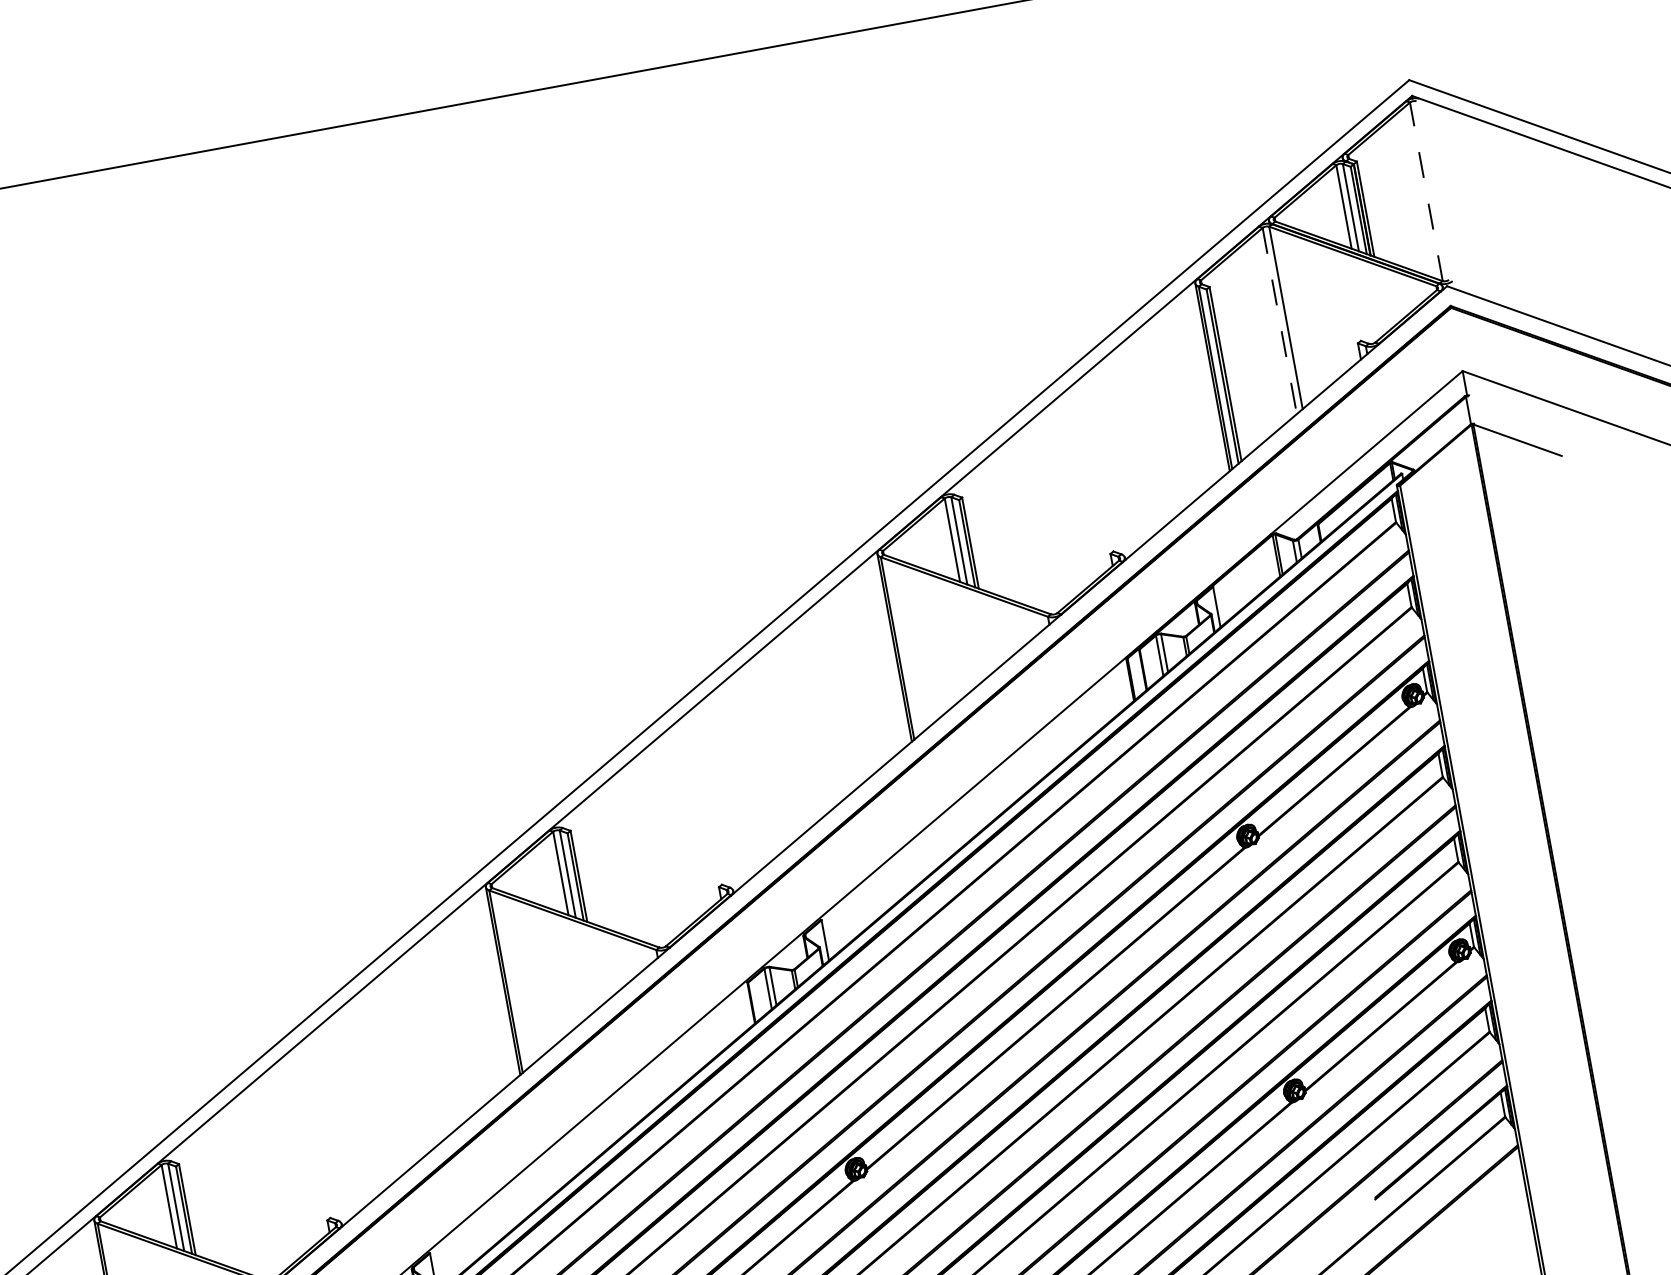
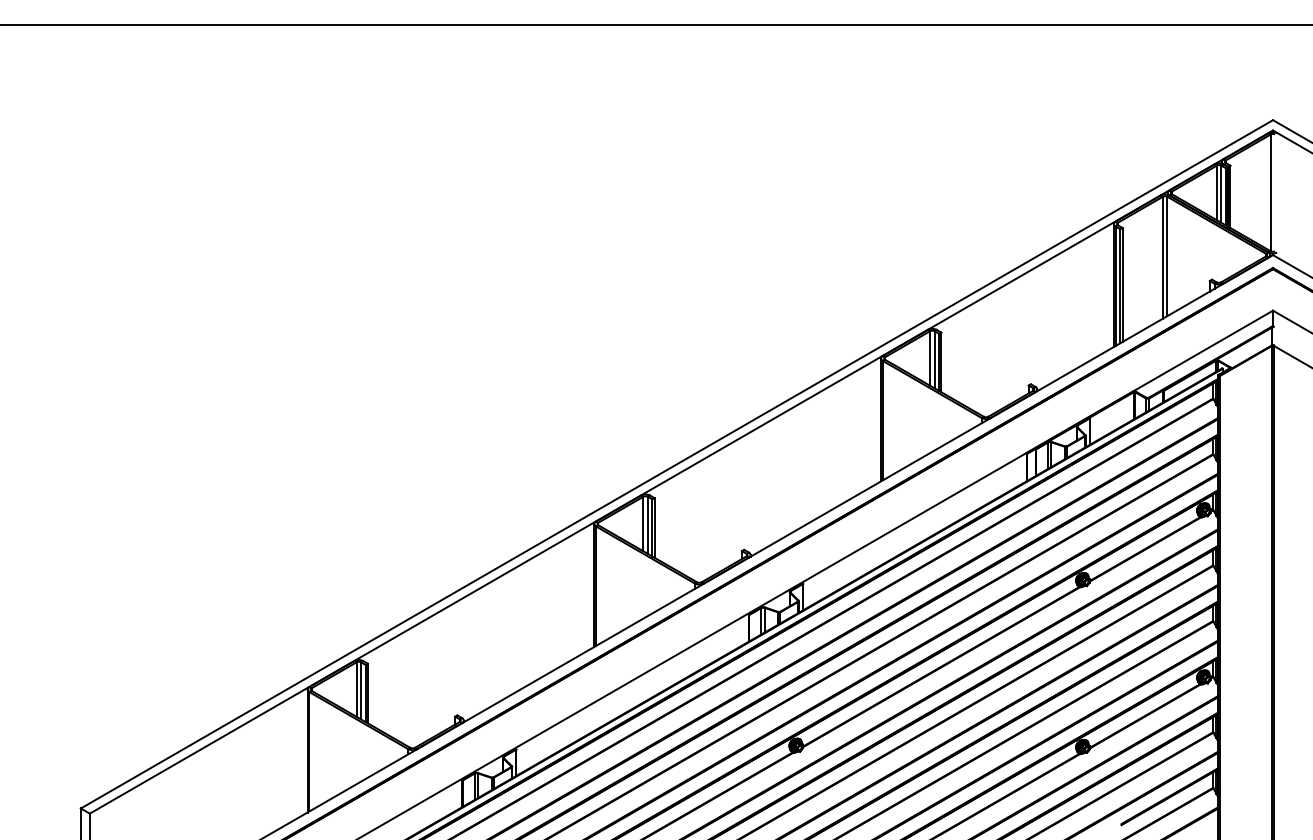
line: (1425, 191) -> (1270, 192), dashed -> solid
line: (1278, 320) -> (1162, 257), dashed -> solid

